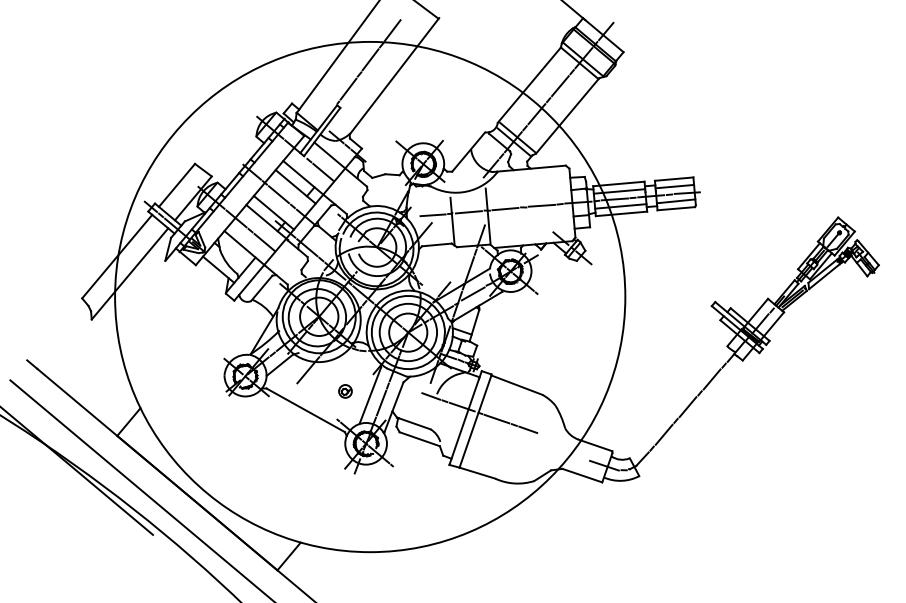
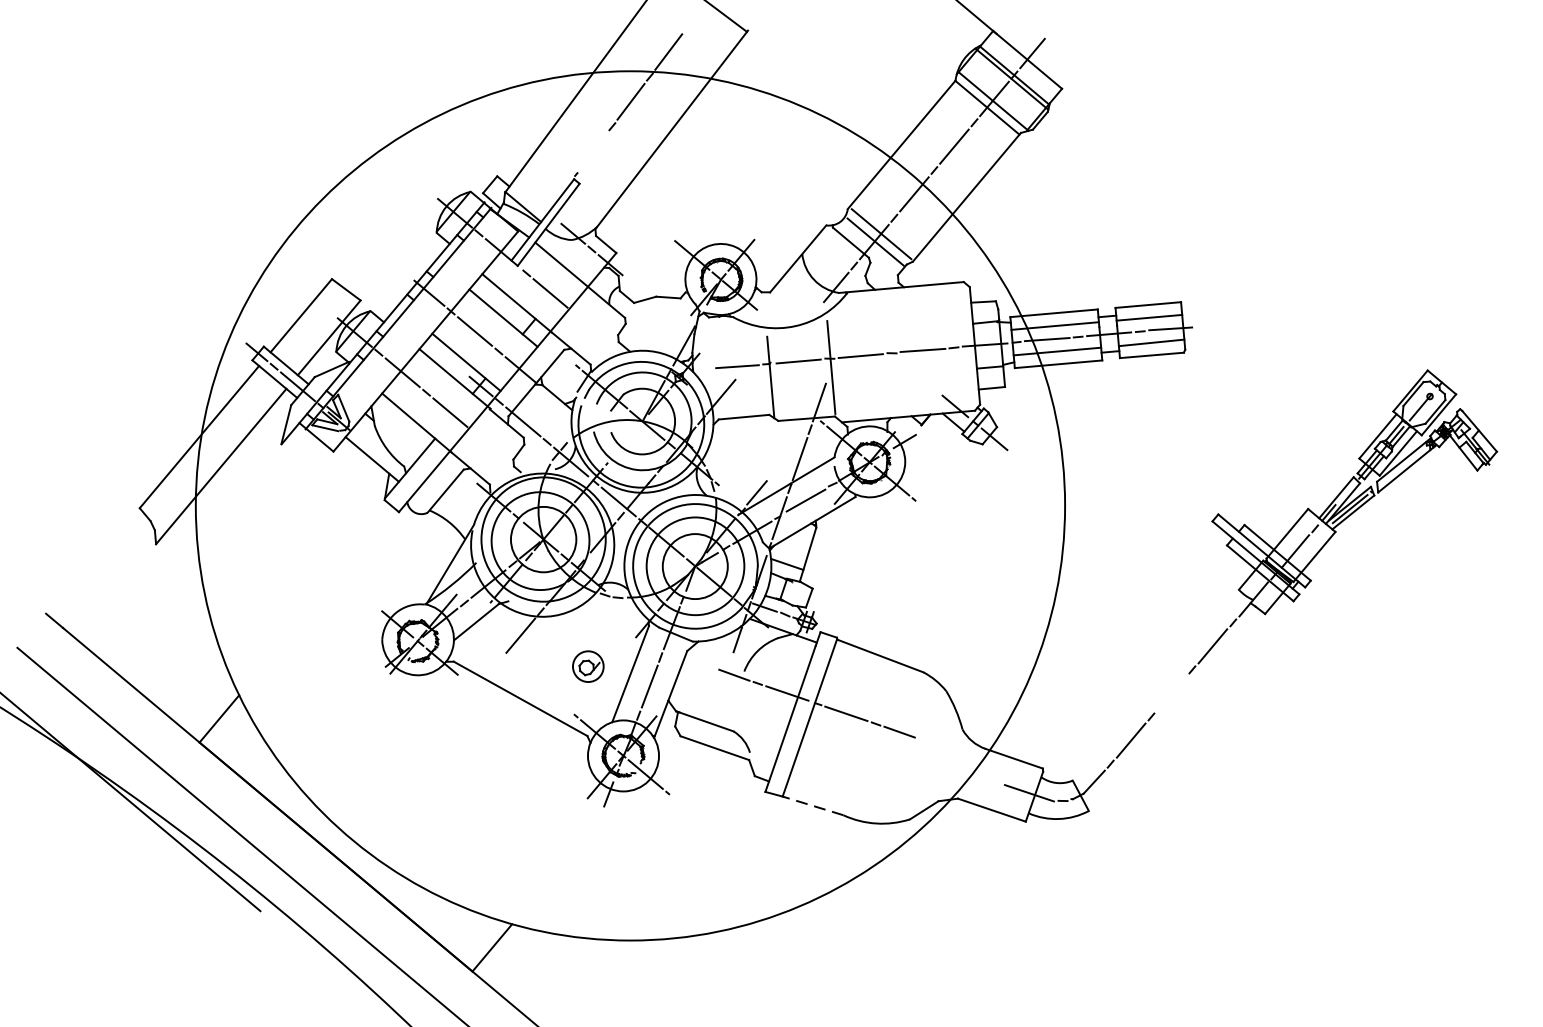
line: (348, 88) -> (593, 150), removed
part: (345, 391) -> (588, 666), size x1.4
line: (687, 407) -> (1170, 694), removed
line: (477, 473) -> (813, 806), solid -> dashed

